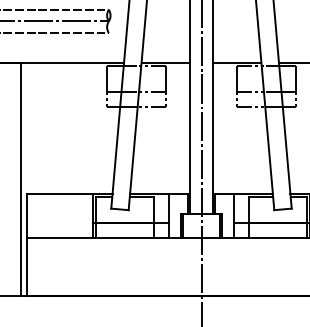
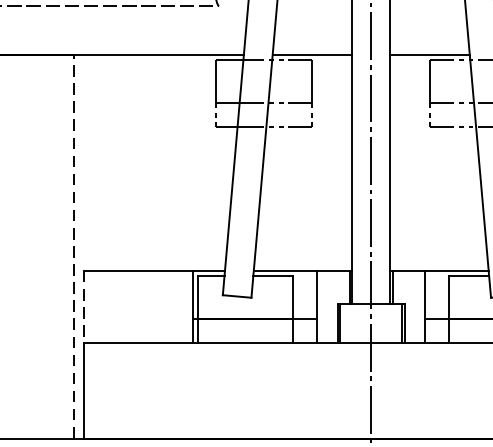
line: (20, 178) -> (73, 245), solid -> dashed
line: (26, 215) -> (83, 306), solid -> dashed

